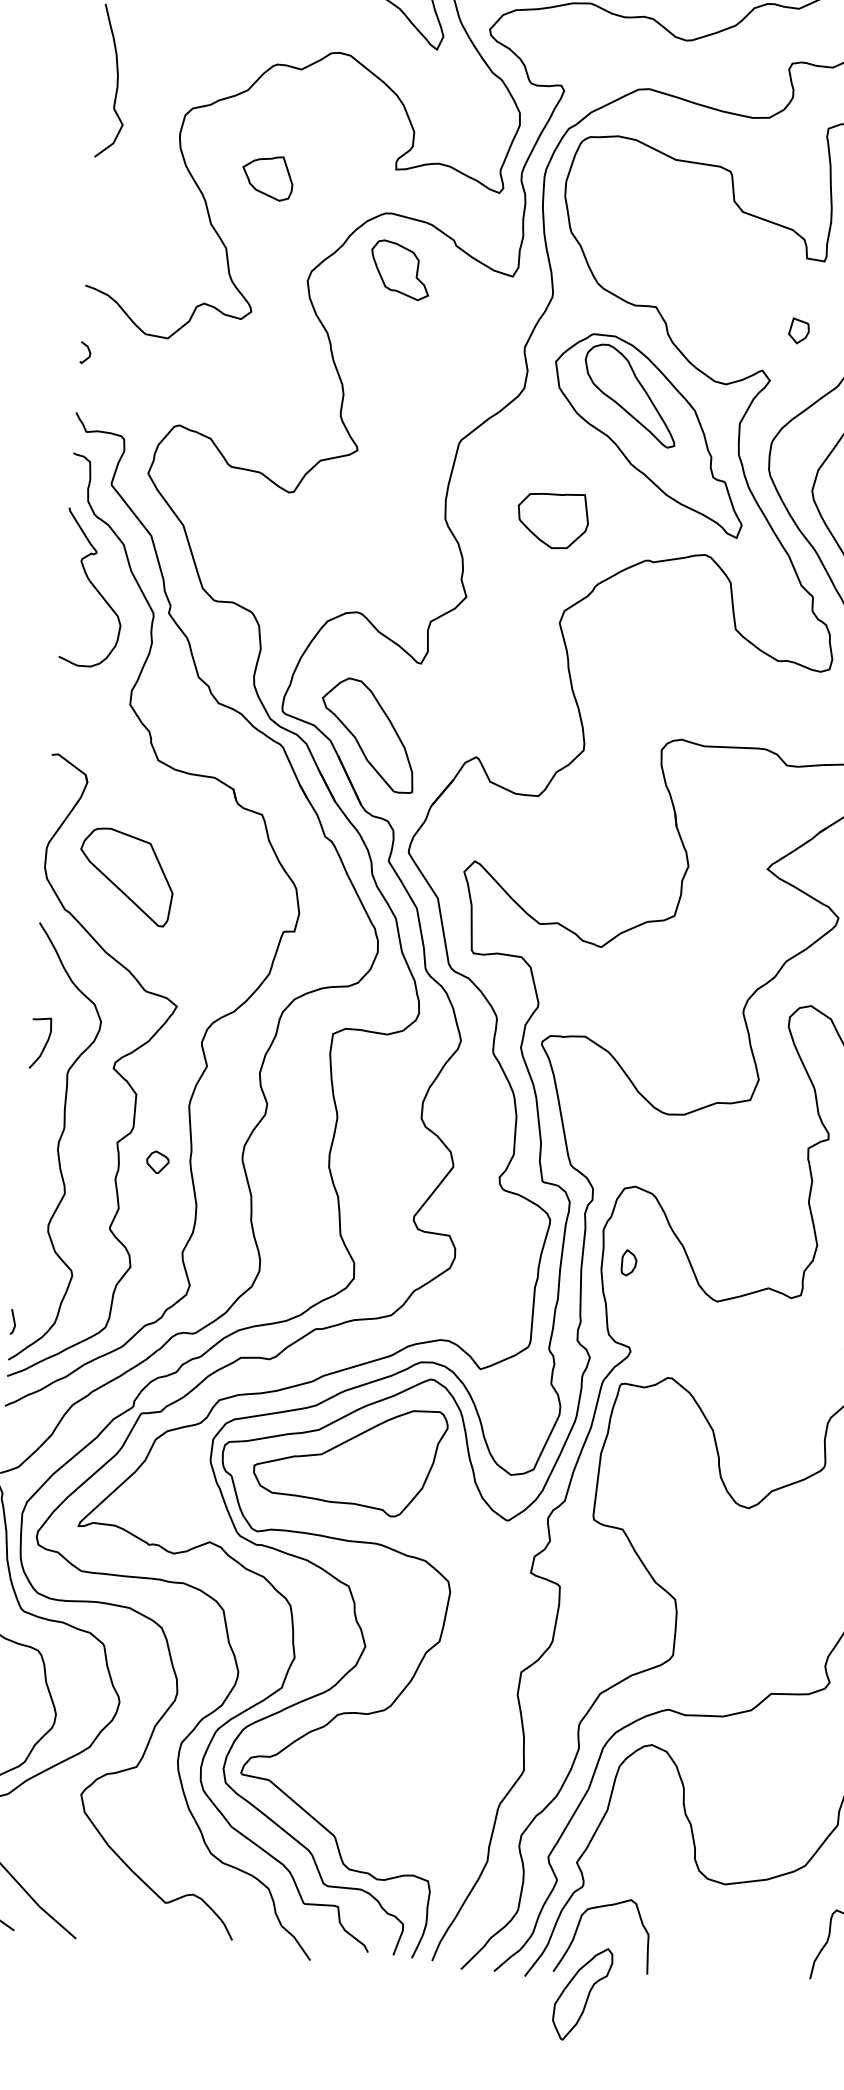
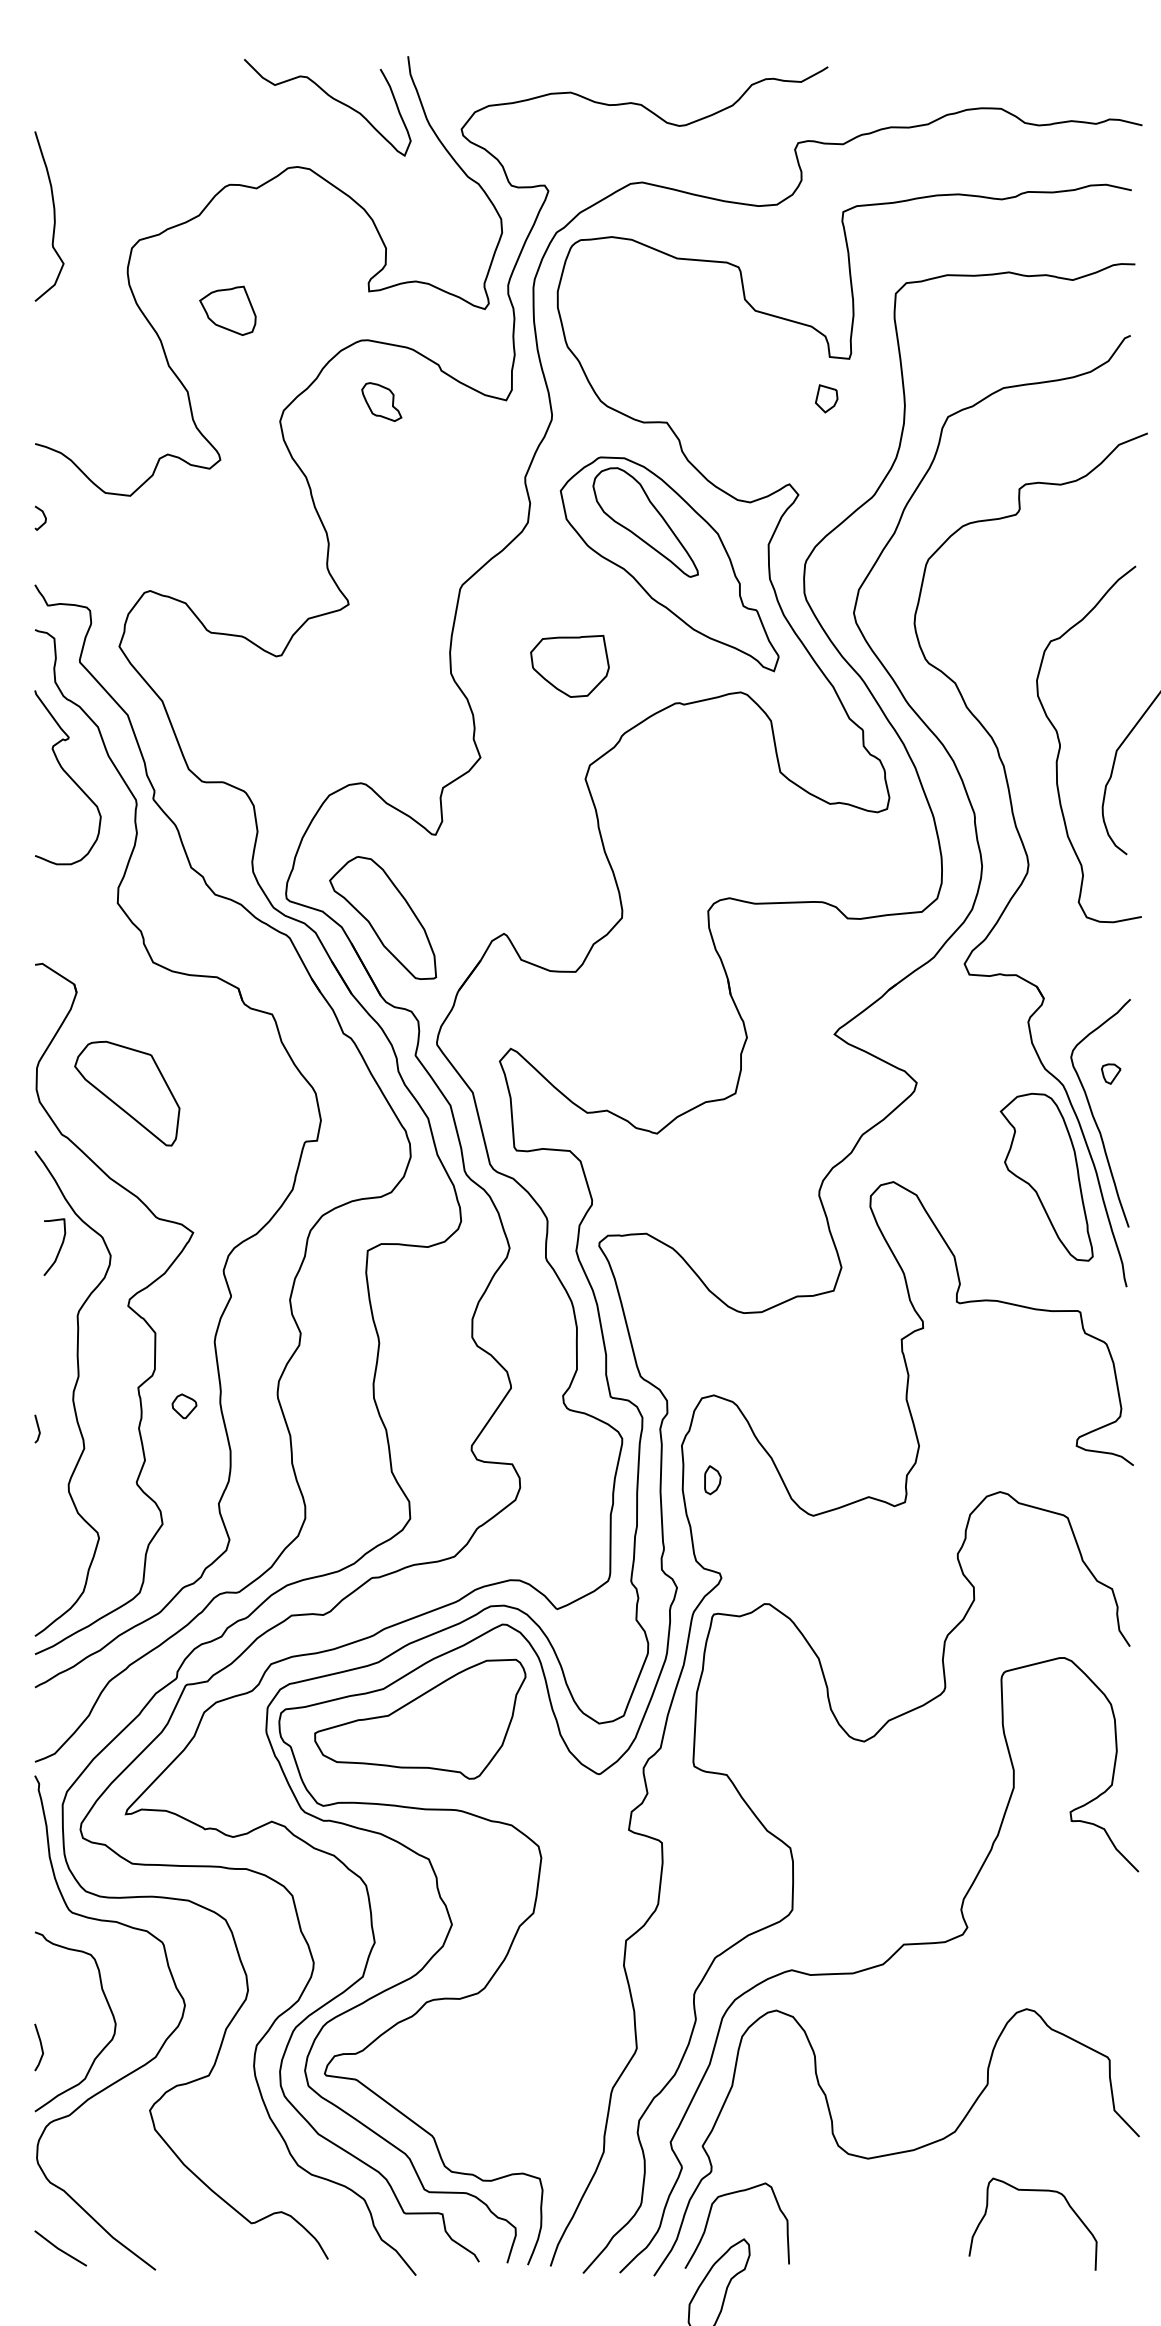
part: (400, 269) -> (381, 401), size x0.6
part: (798, 330) -> (826, 398), moved
curve: (44, 1044) -> (59, 1248), moved
line: (13, 1321) -> (37, 1428), moved

